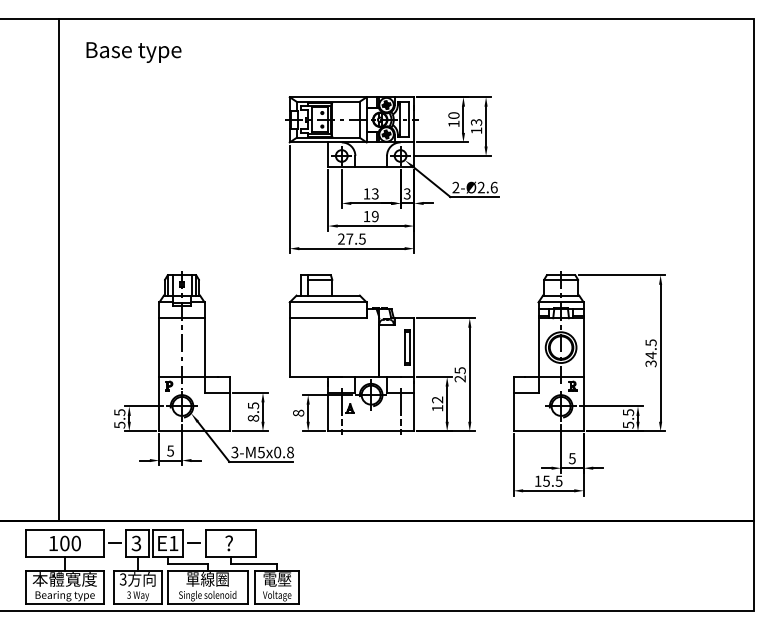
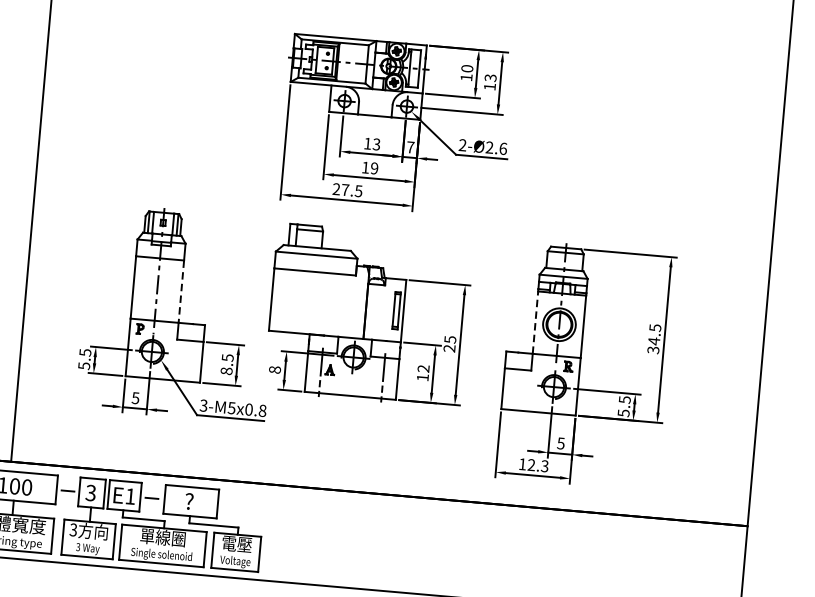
text: (406, 193) -> (409, 146), 3 -> 7
line: (538, 347) -> (535, 322), solid -> dashed
line: (204, 348) -> (181, 292), solid -> dashed
text: (552, 480) -> (537, 464), 15.5 -> 12.3

